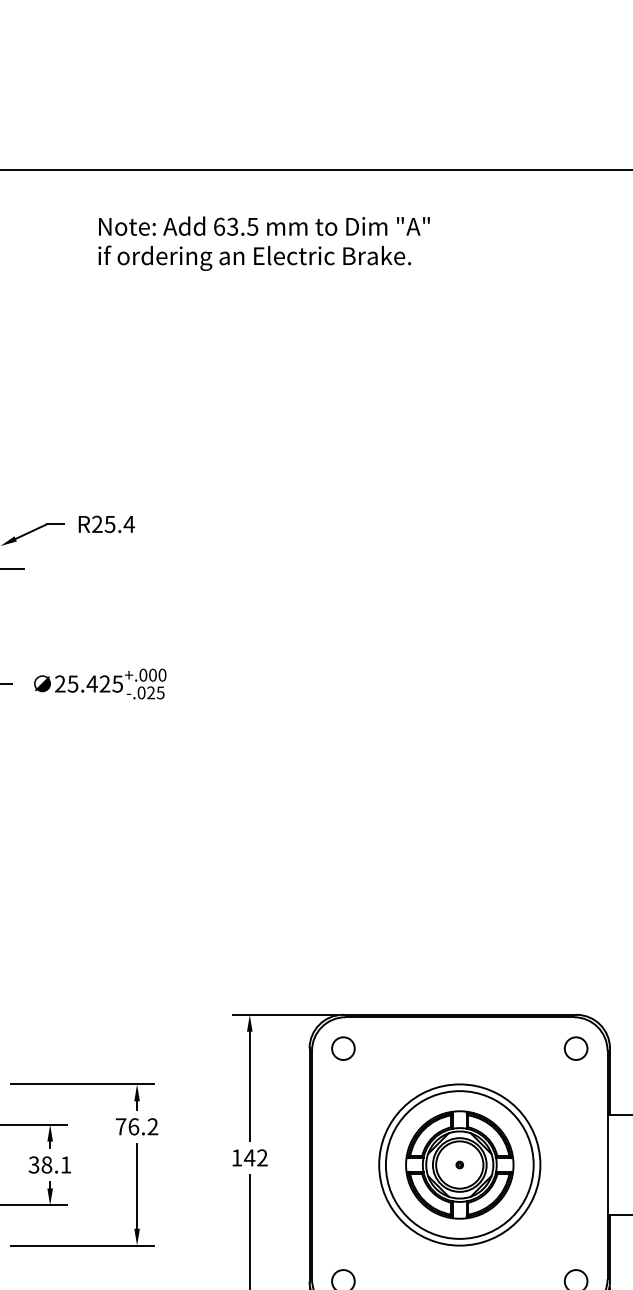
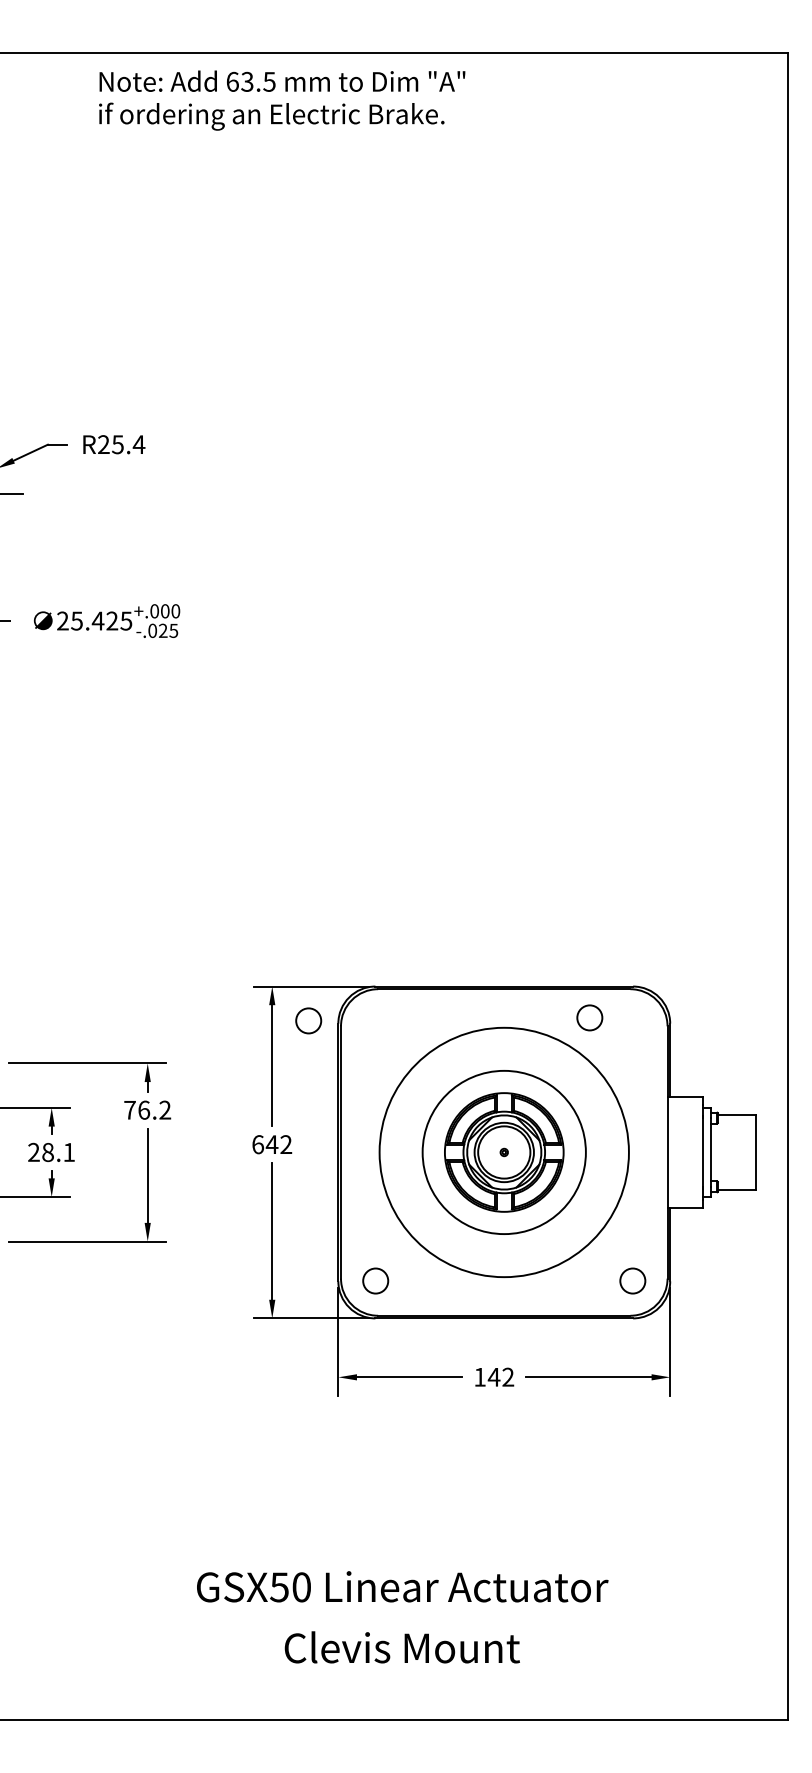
text: (264, 243) -> (282, 100), moved
circle: (343, 1048) -> (308, 1020), moved
circle: (575, 1048) -> (589, 1017), moved
text: (237, 1157) -> (258, 1144), 142 -> 642
text: (33, 1165) -> (33, 1152), 38.1 -> 28.1
circle: (459, 1165) -> (504, 1152), size x1.4

